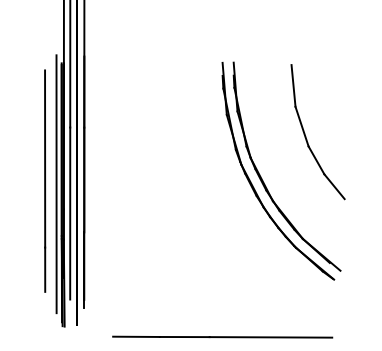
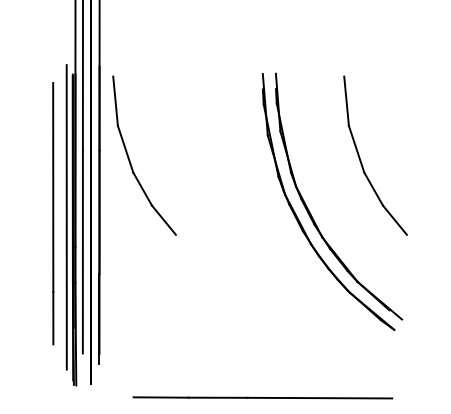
part: (110, 136) -> (130, 160), added

